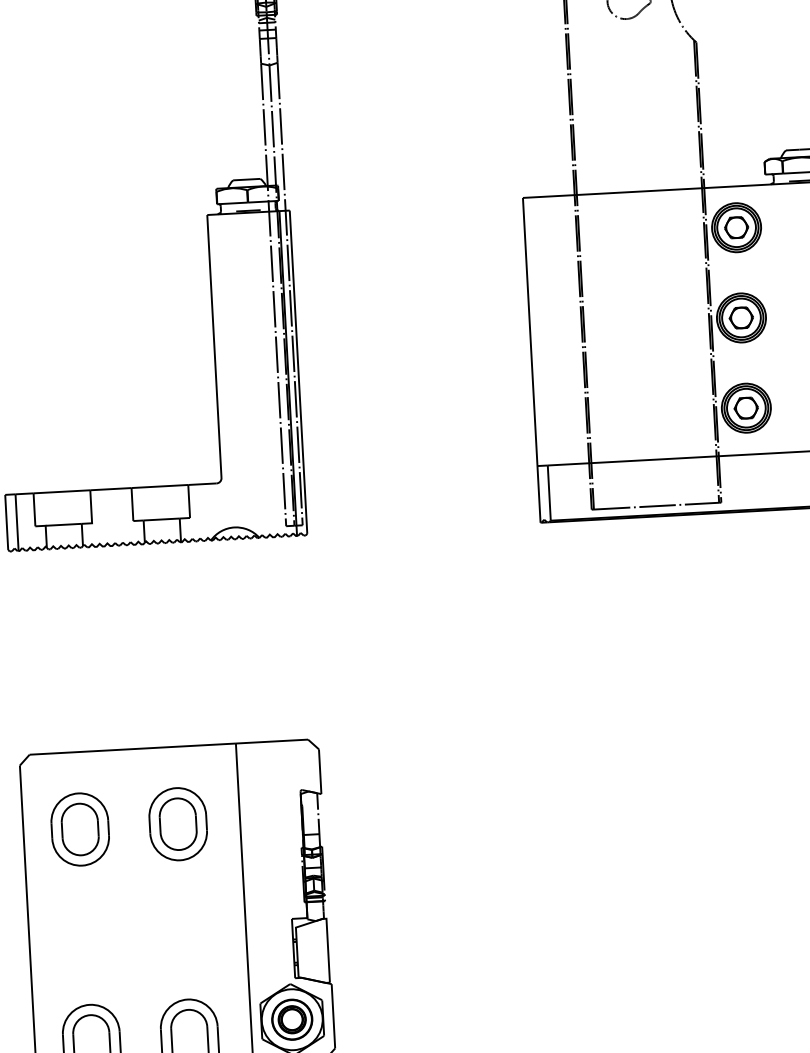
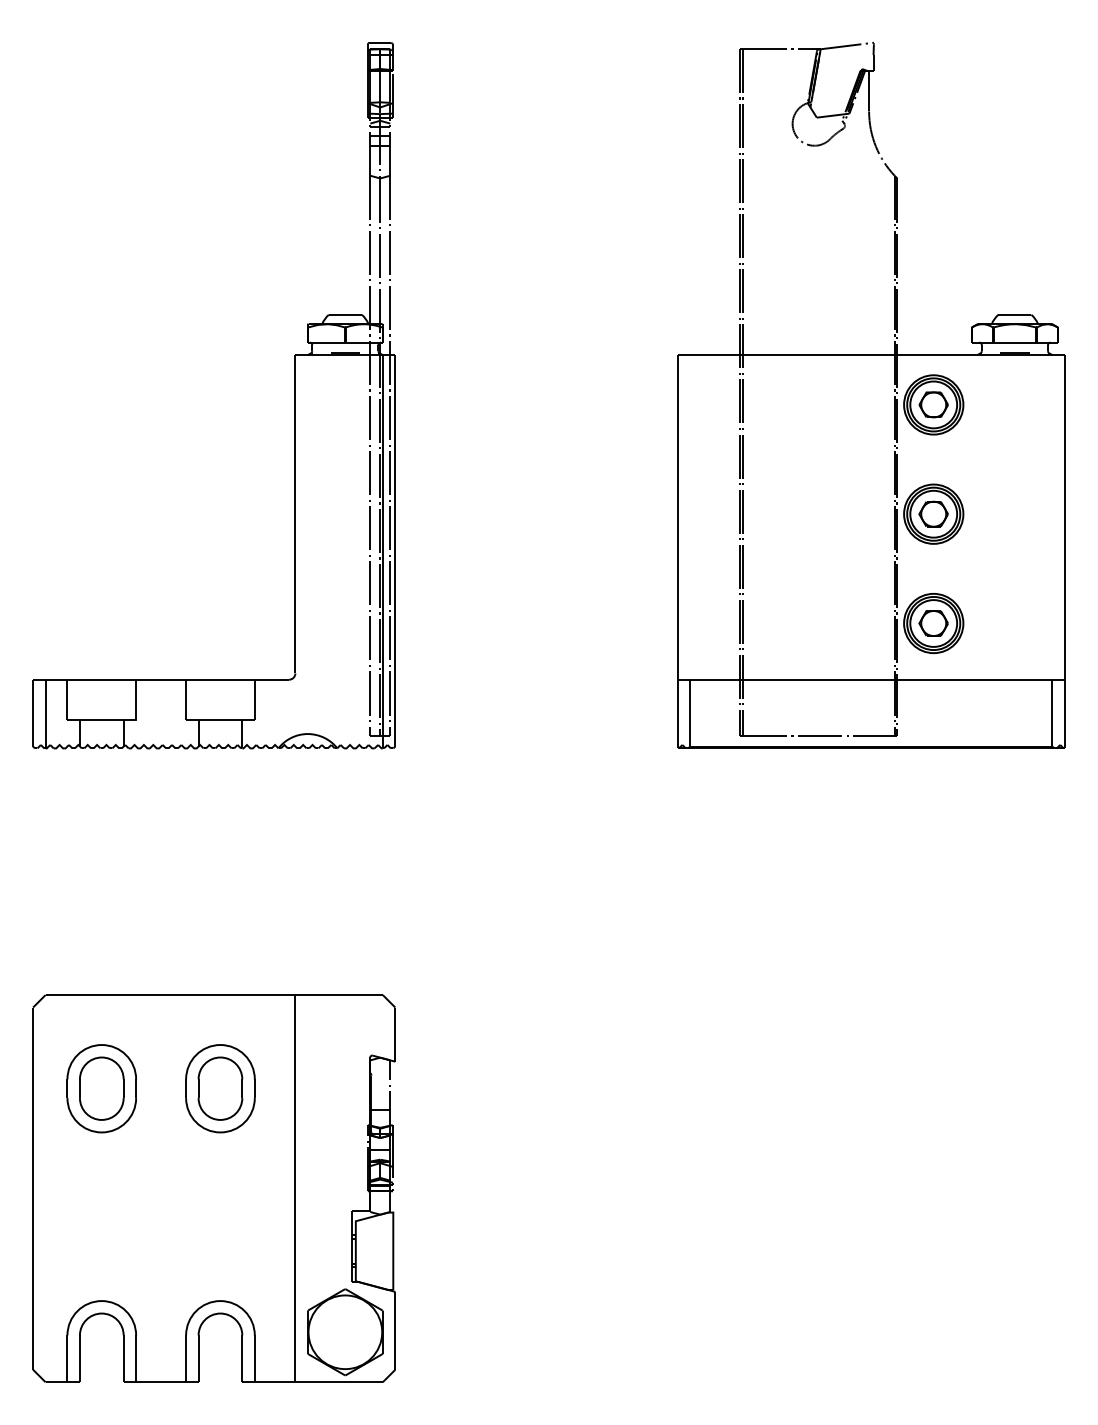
part: (292, 1019) -> (345, 1332), removed

